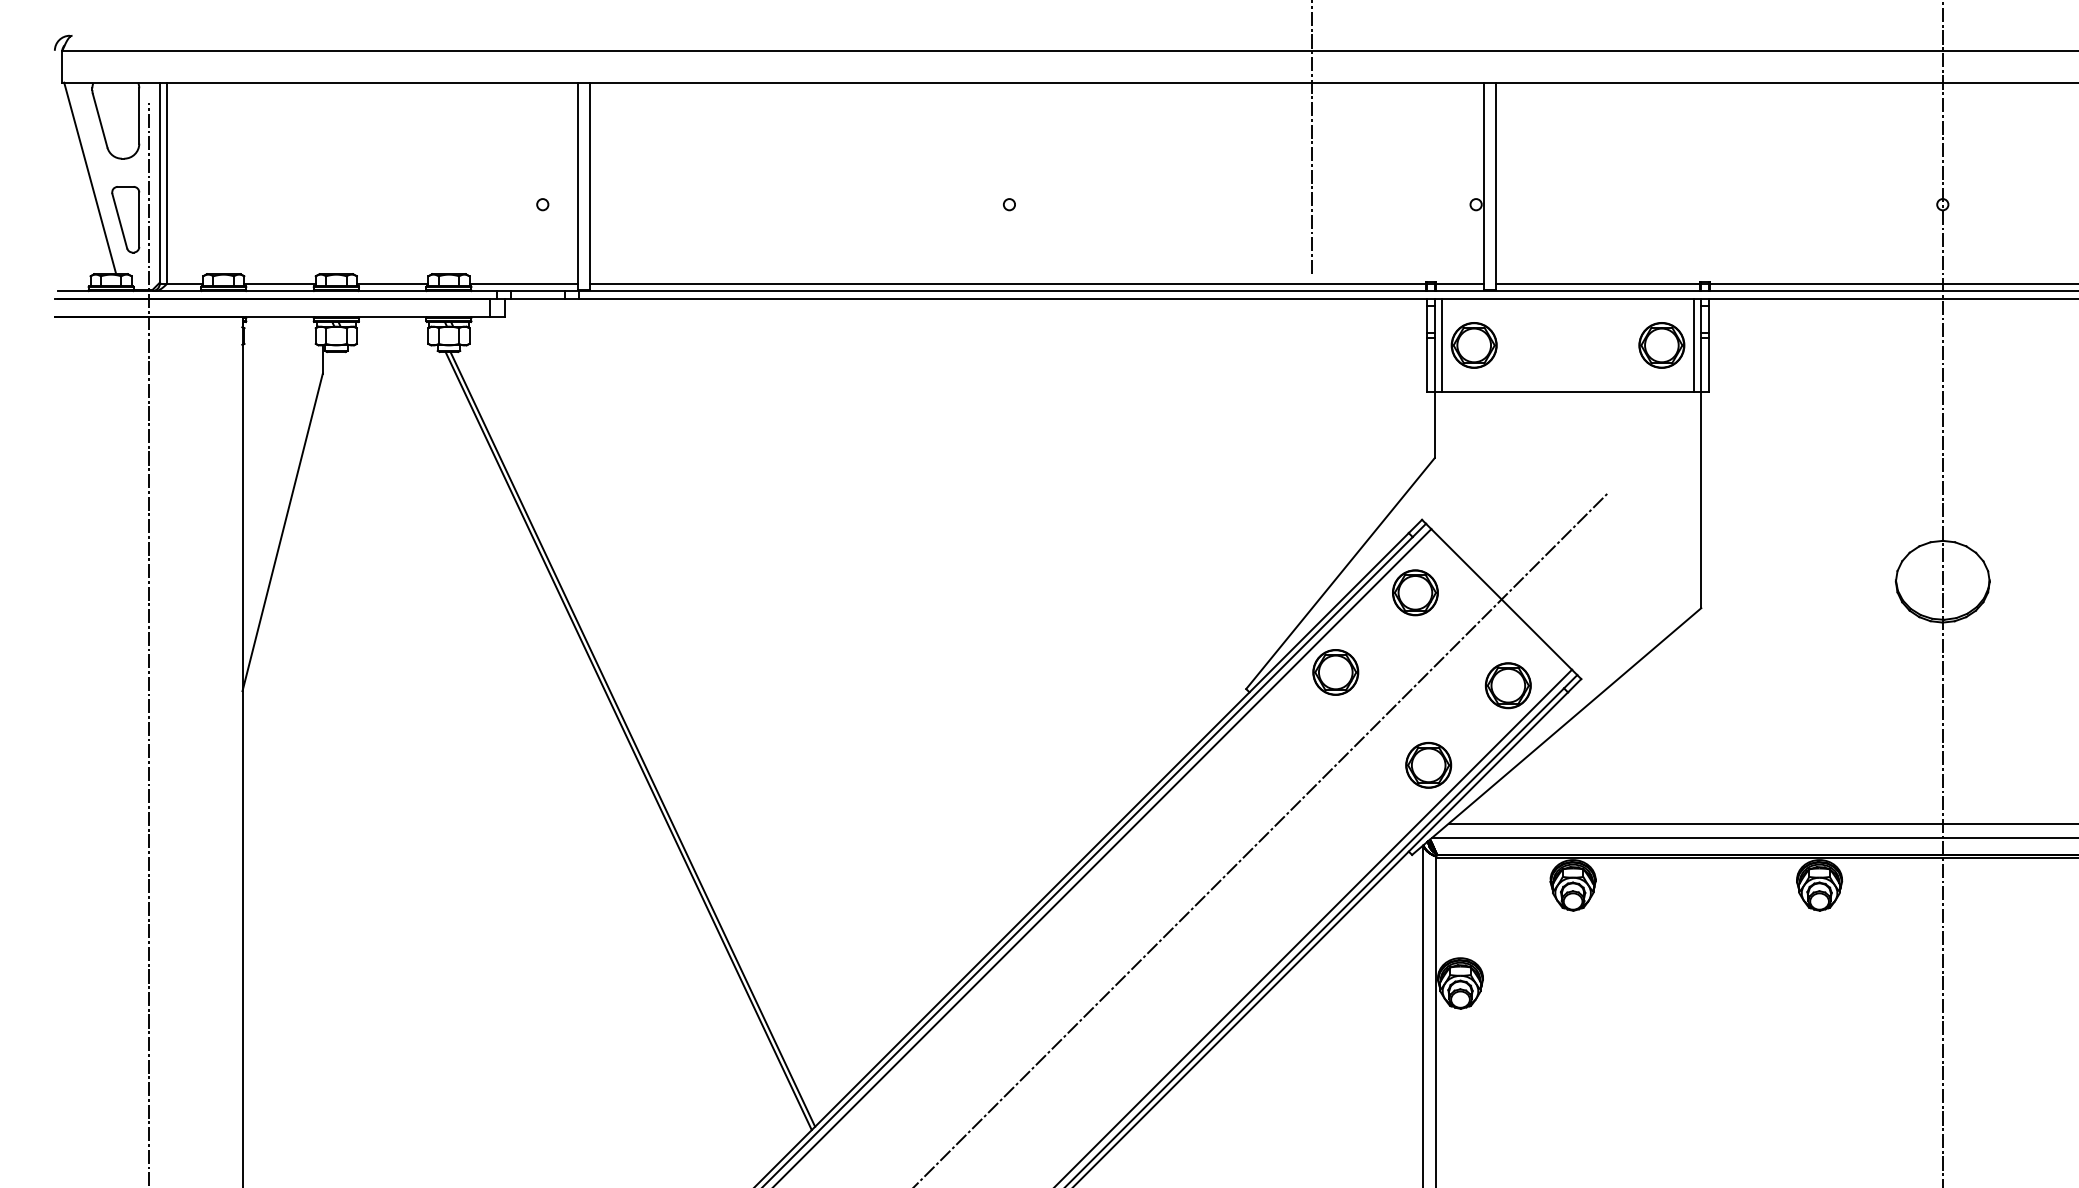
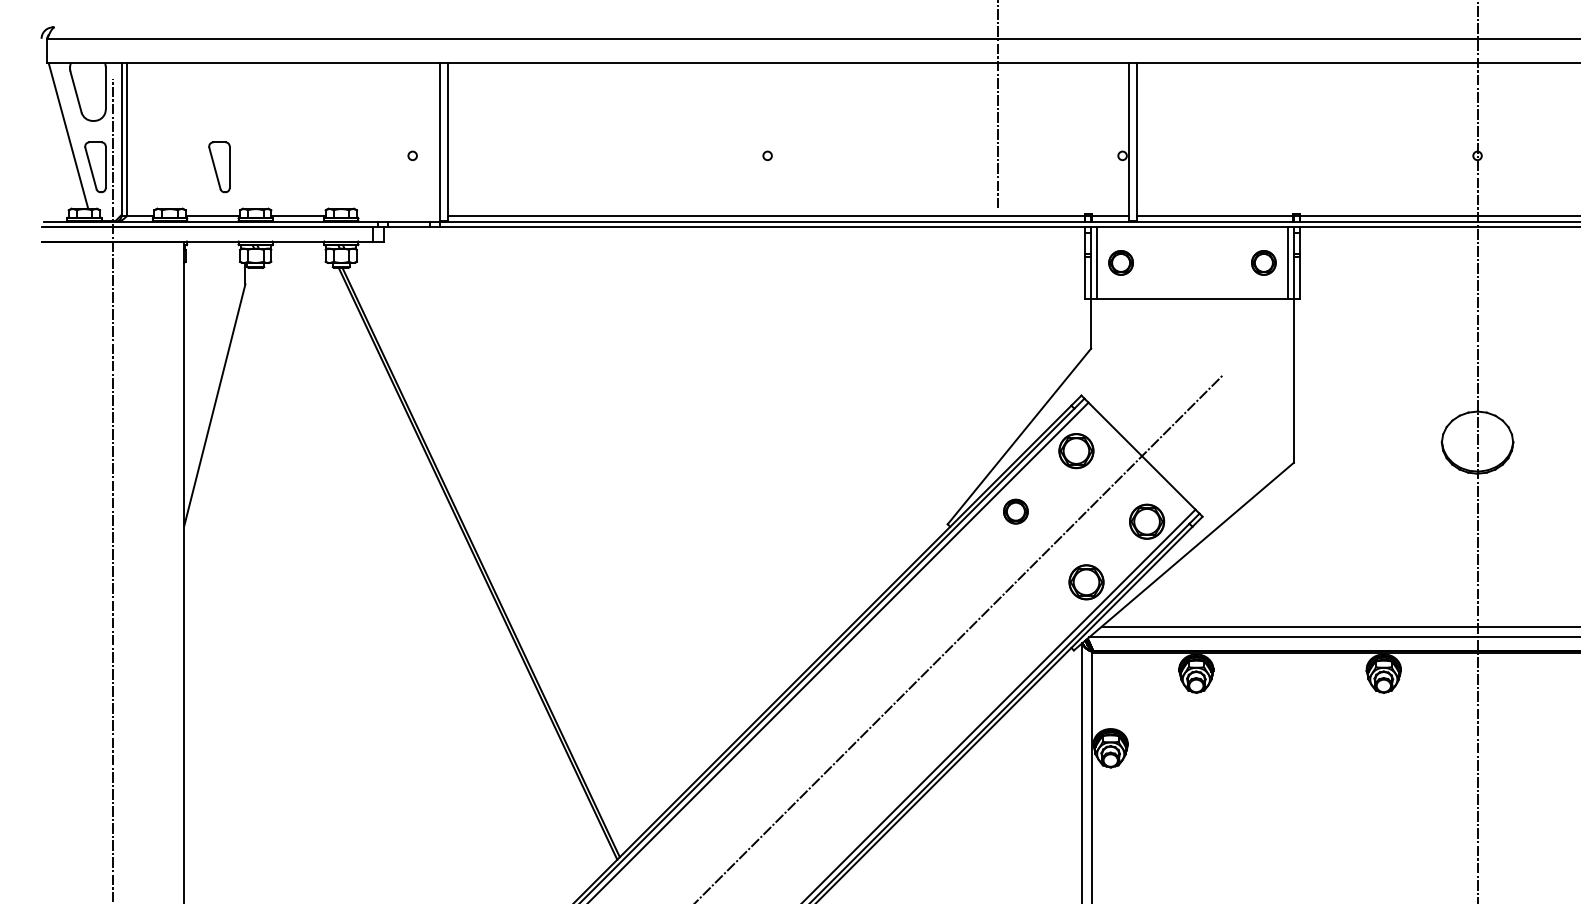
part: (288, 219) -> (219, 167), added
line: (523, 283) -> (398, 215), removed
part: (1473, 345) -> (1120, 262), size x0.7
part: (1661, 345) -> (1263, 262), size x0.7
part: (1335, 672) -> (1015, 511), size x0.7

